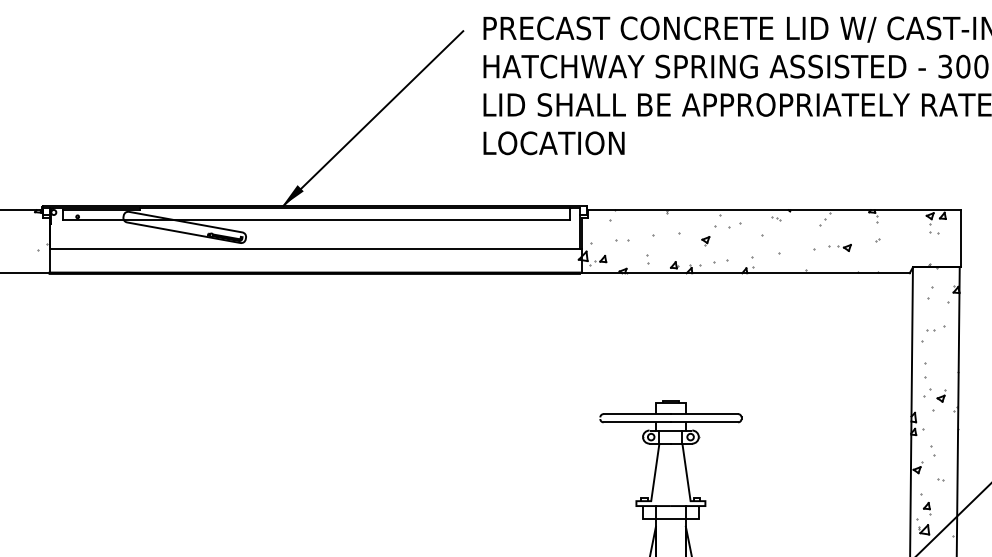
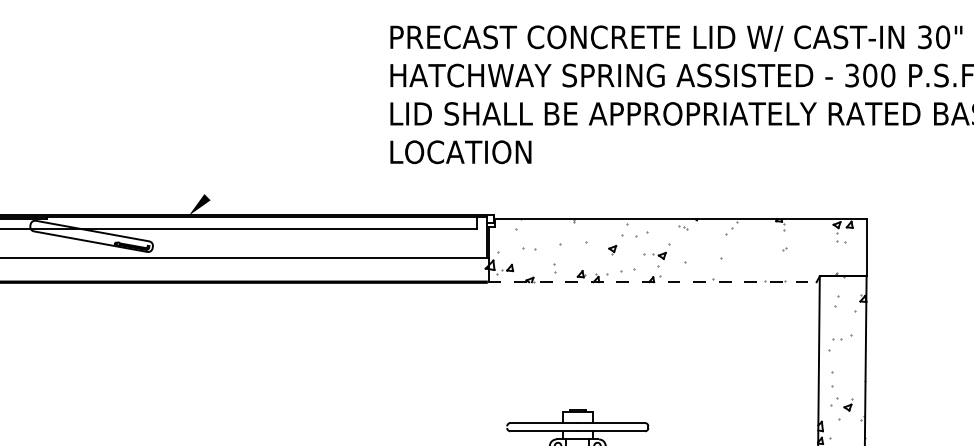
line: (373, 118) -> (280, 127), removed
part: (839, 247) -> (654, 255), moved
line: (746, 273) -> (653, 282), solid -> dashed

